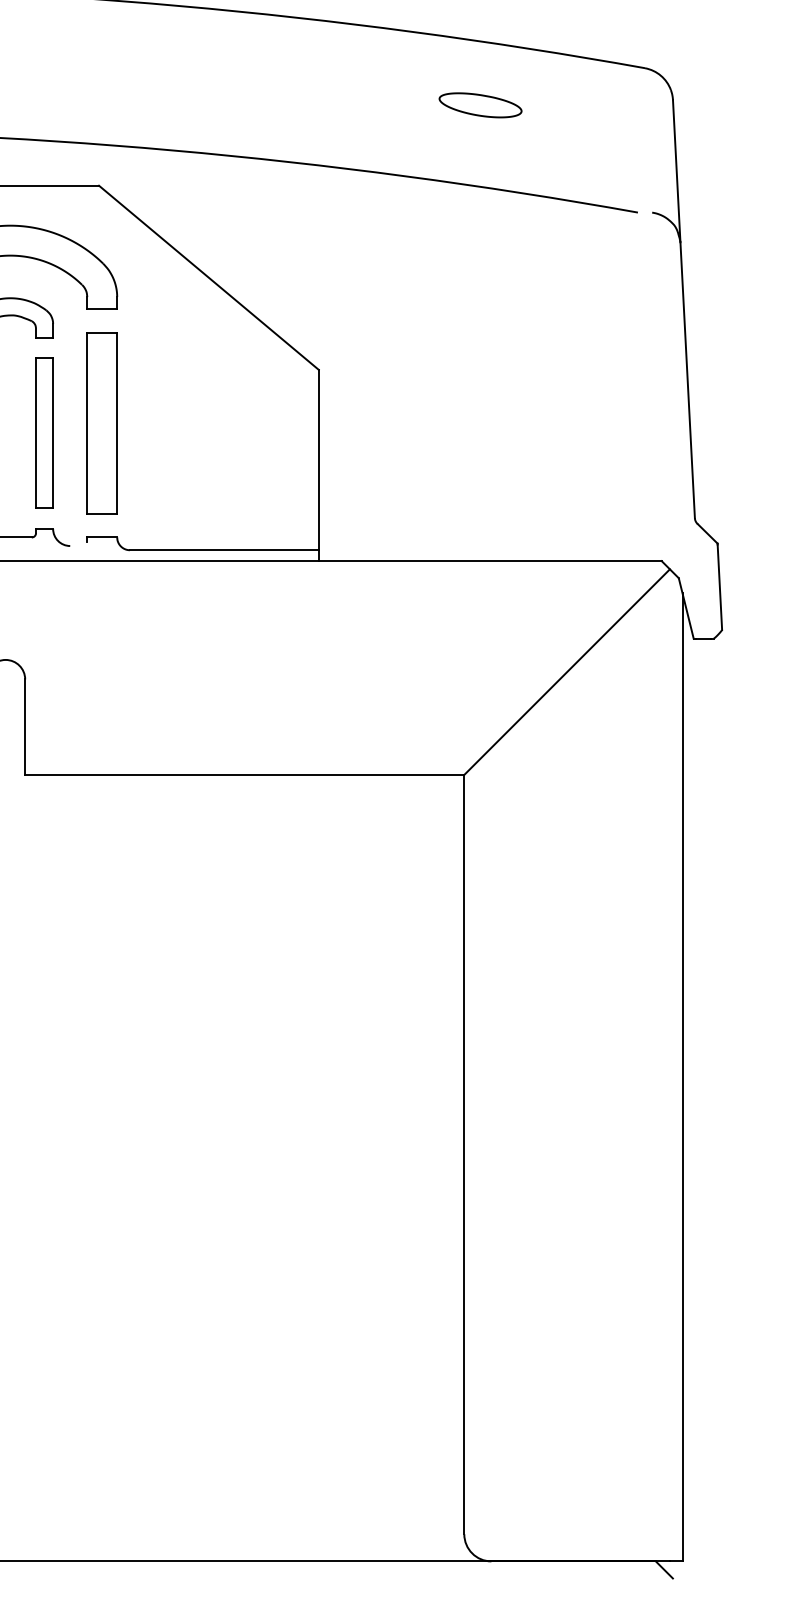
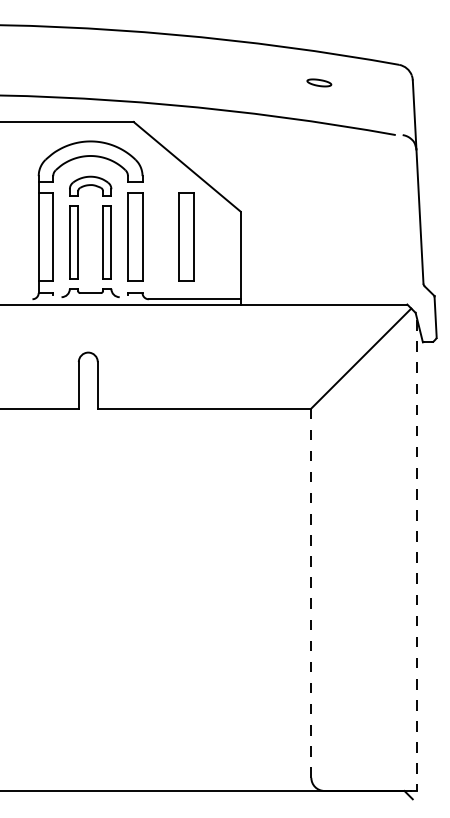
part: (481, 104) -> (319, 82), size x0.6
part: (207, 421) -> (186, 236), added
line: (682, 1079) -> (417, 556), solid -> dashed
line: (464, 1155) -> (311, 593), solid -> dashed

